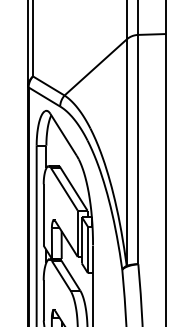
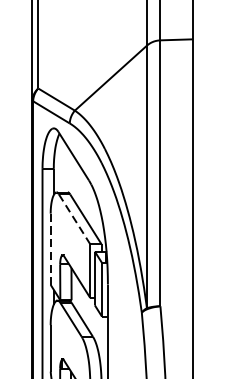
line: (64, 189) -> (74, 219), solid -> dashed
line: (43, 215) -> (50, 249), solid -> dashed

